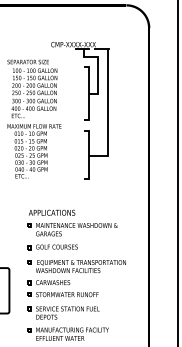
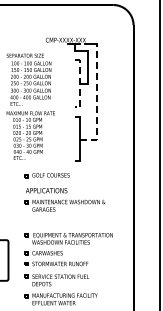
line: (89, 93) -> (80, 83), solid -> dashed
line: (107, 112) -> (96, 100), solid -> dashed
part: (51, 247) -> (46, 175), moved

